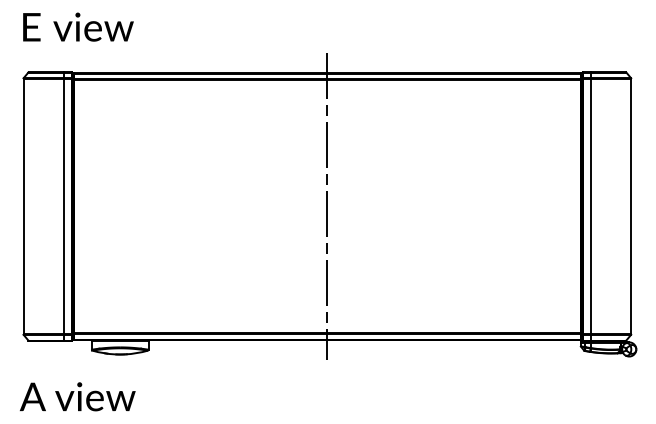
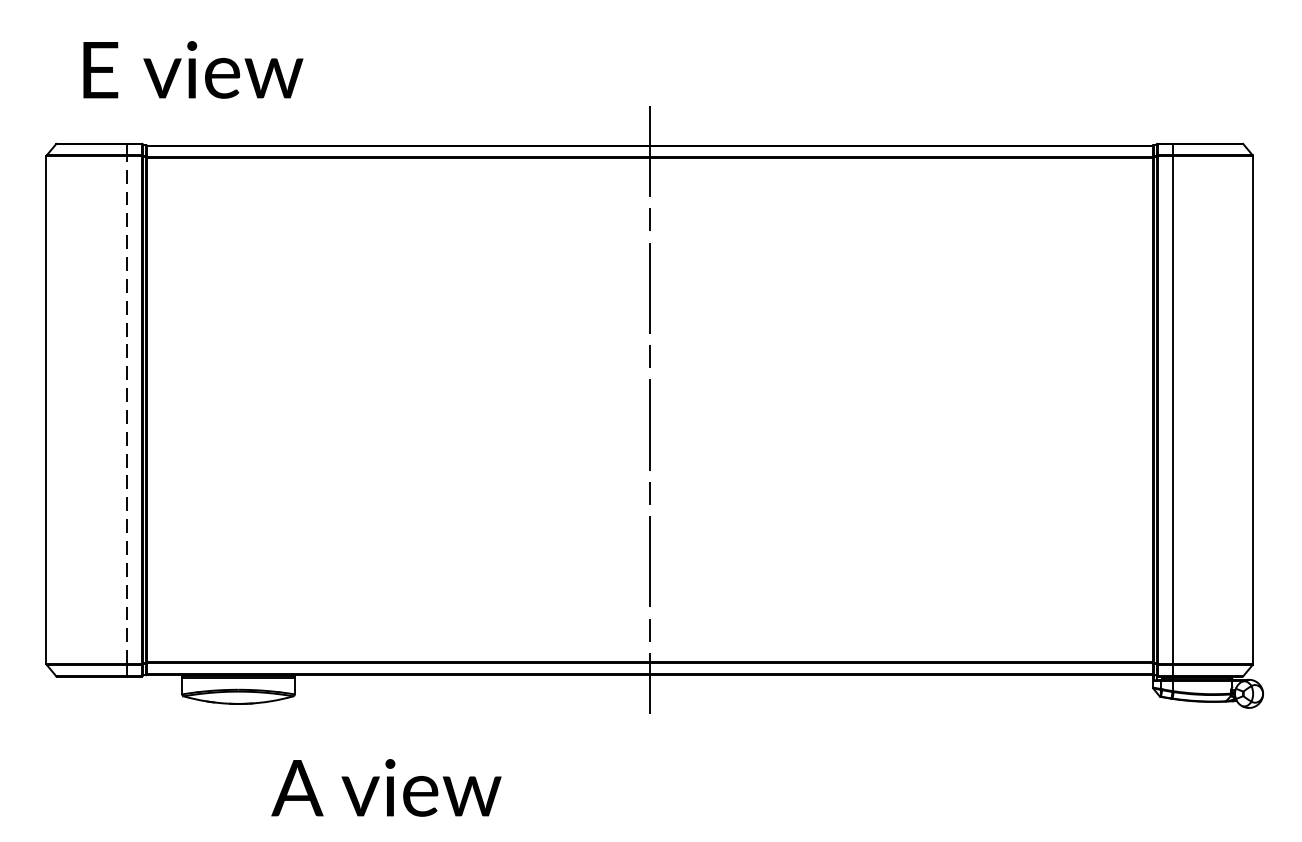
text: (78, 26) -> (193, 68), moved
line: (64, 206) -> (127, 410), solid -> dashed
text: (77, 396) -> (385, 787), moved

